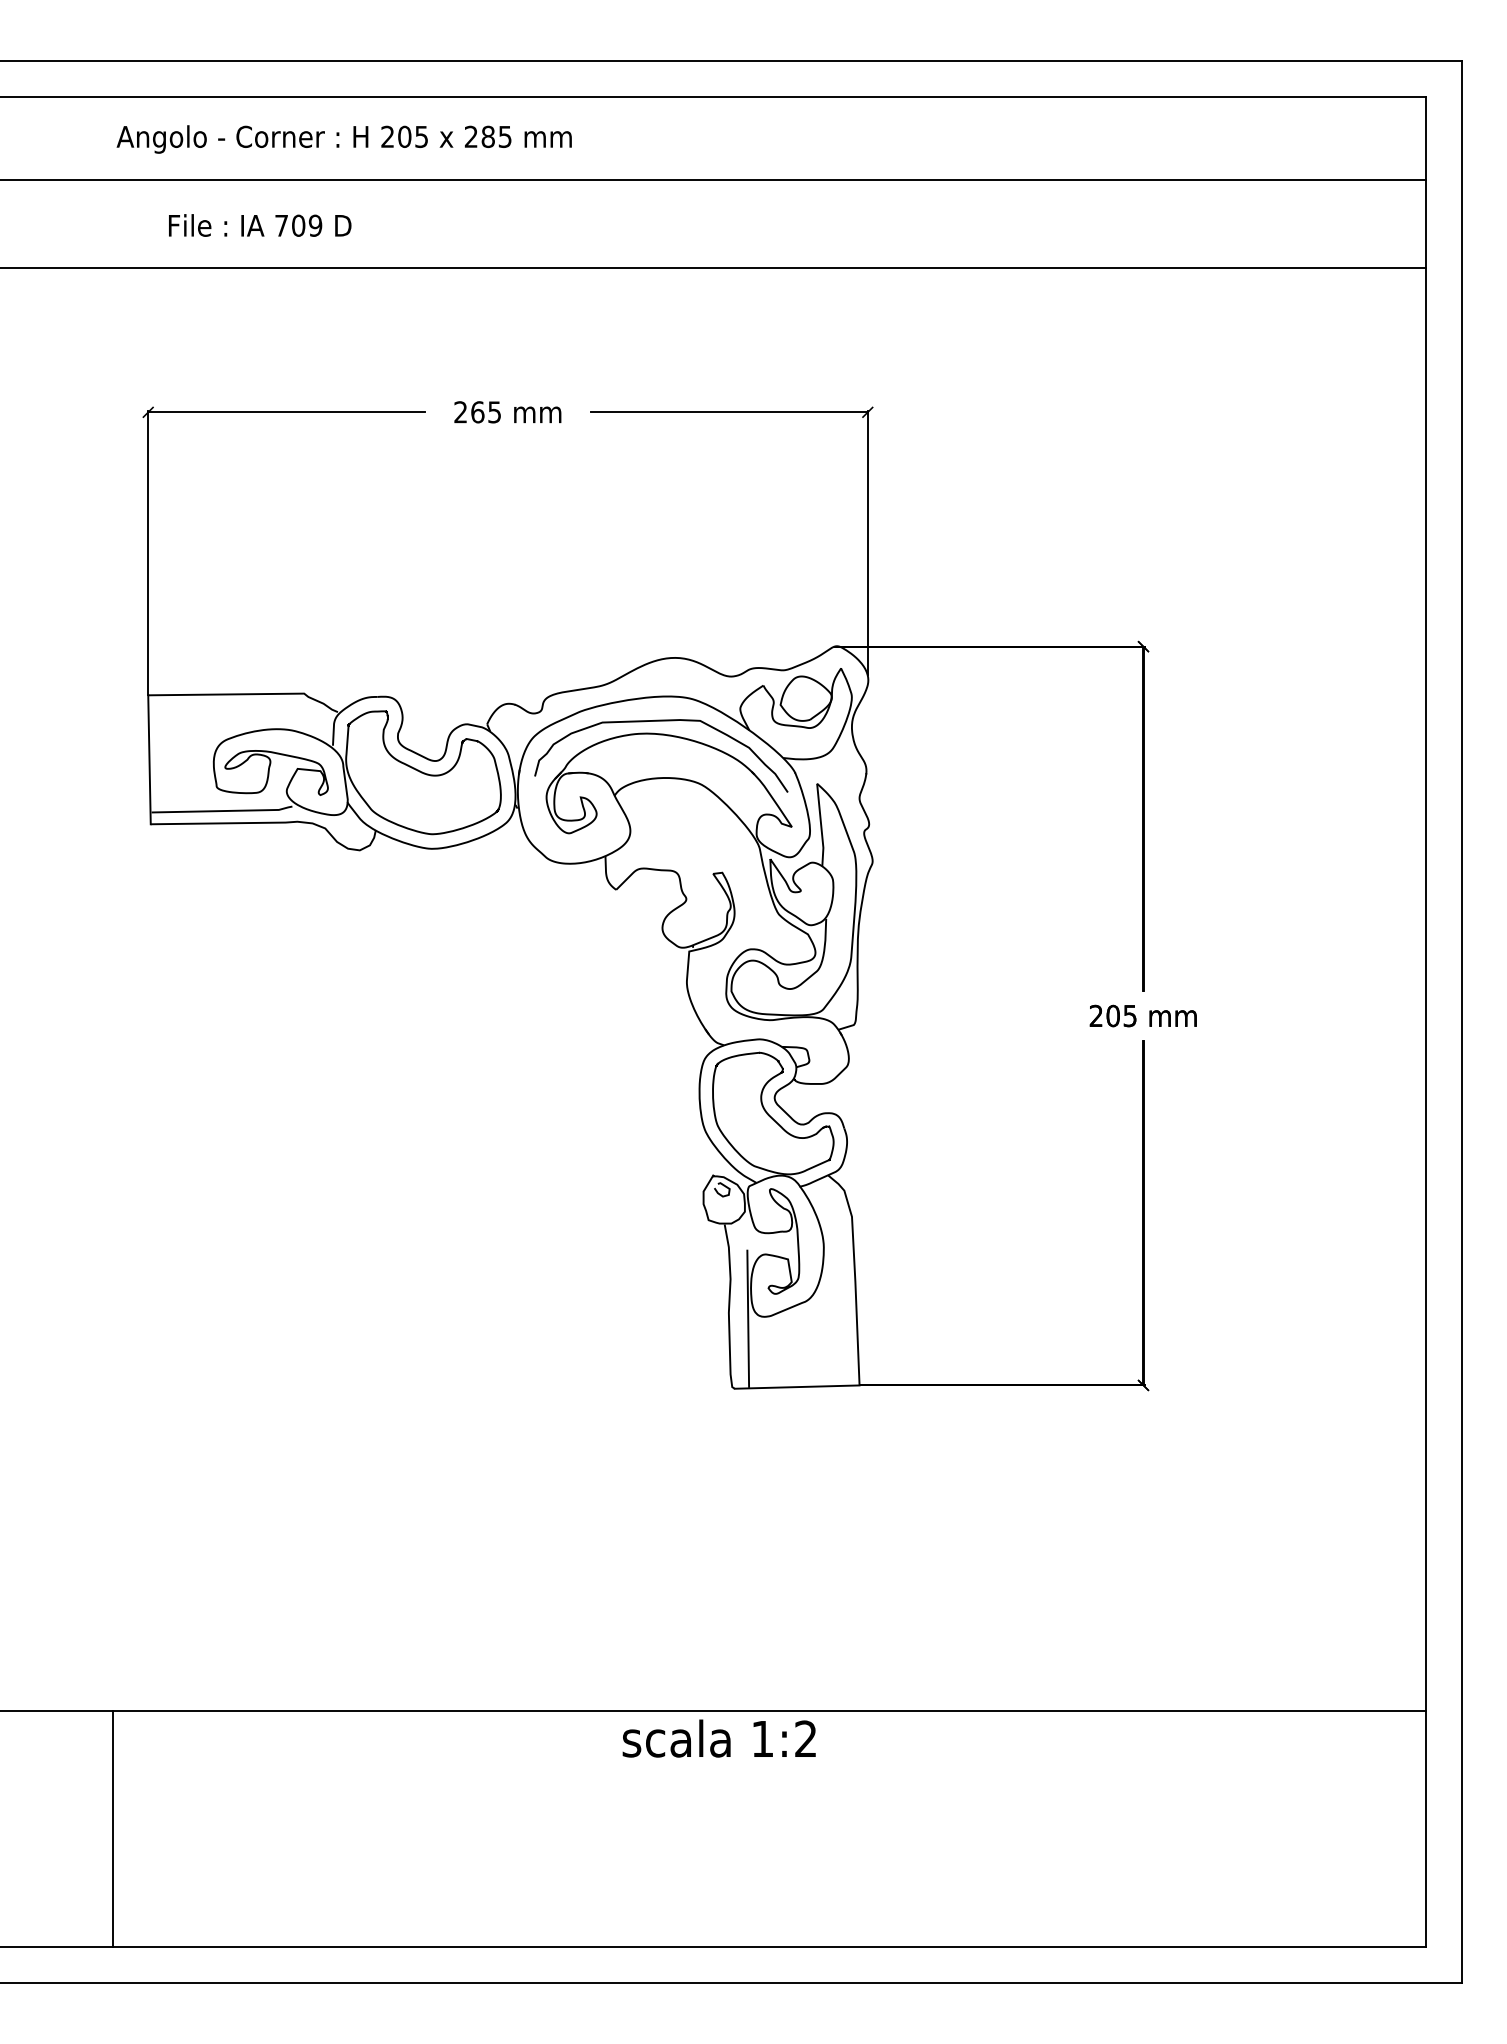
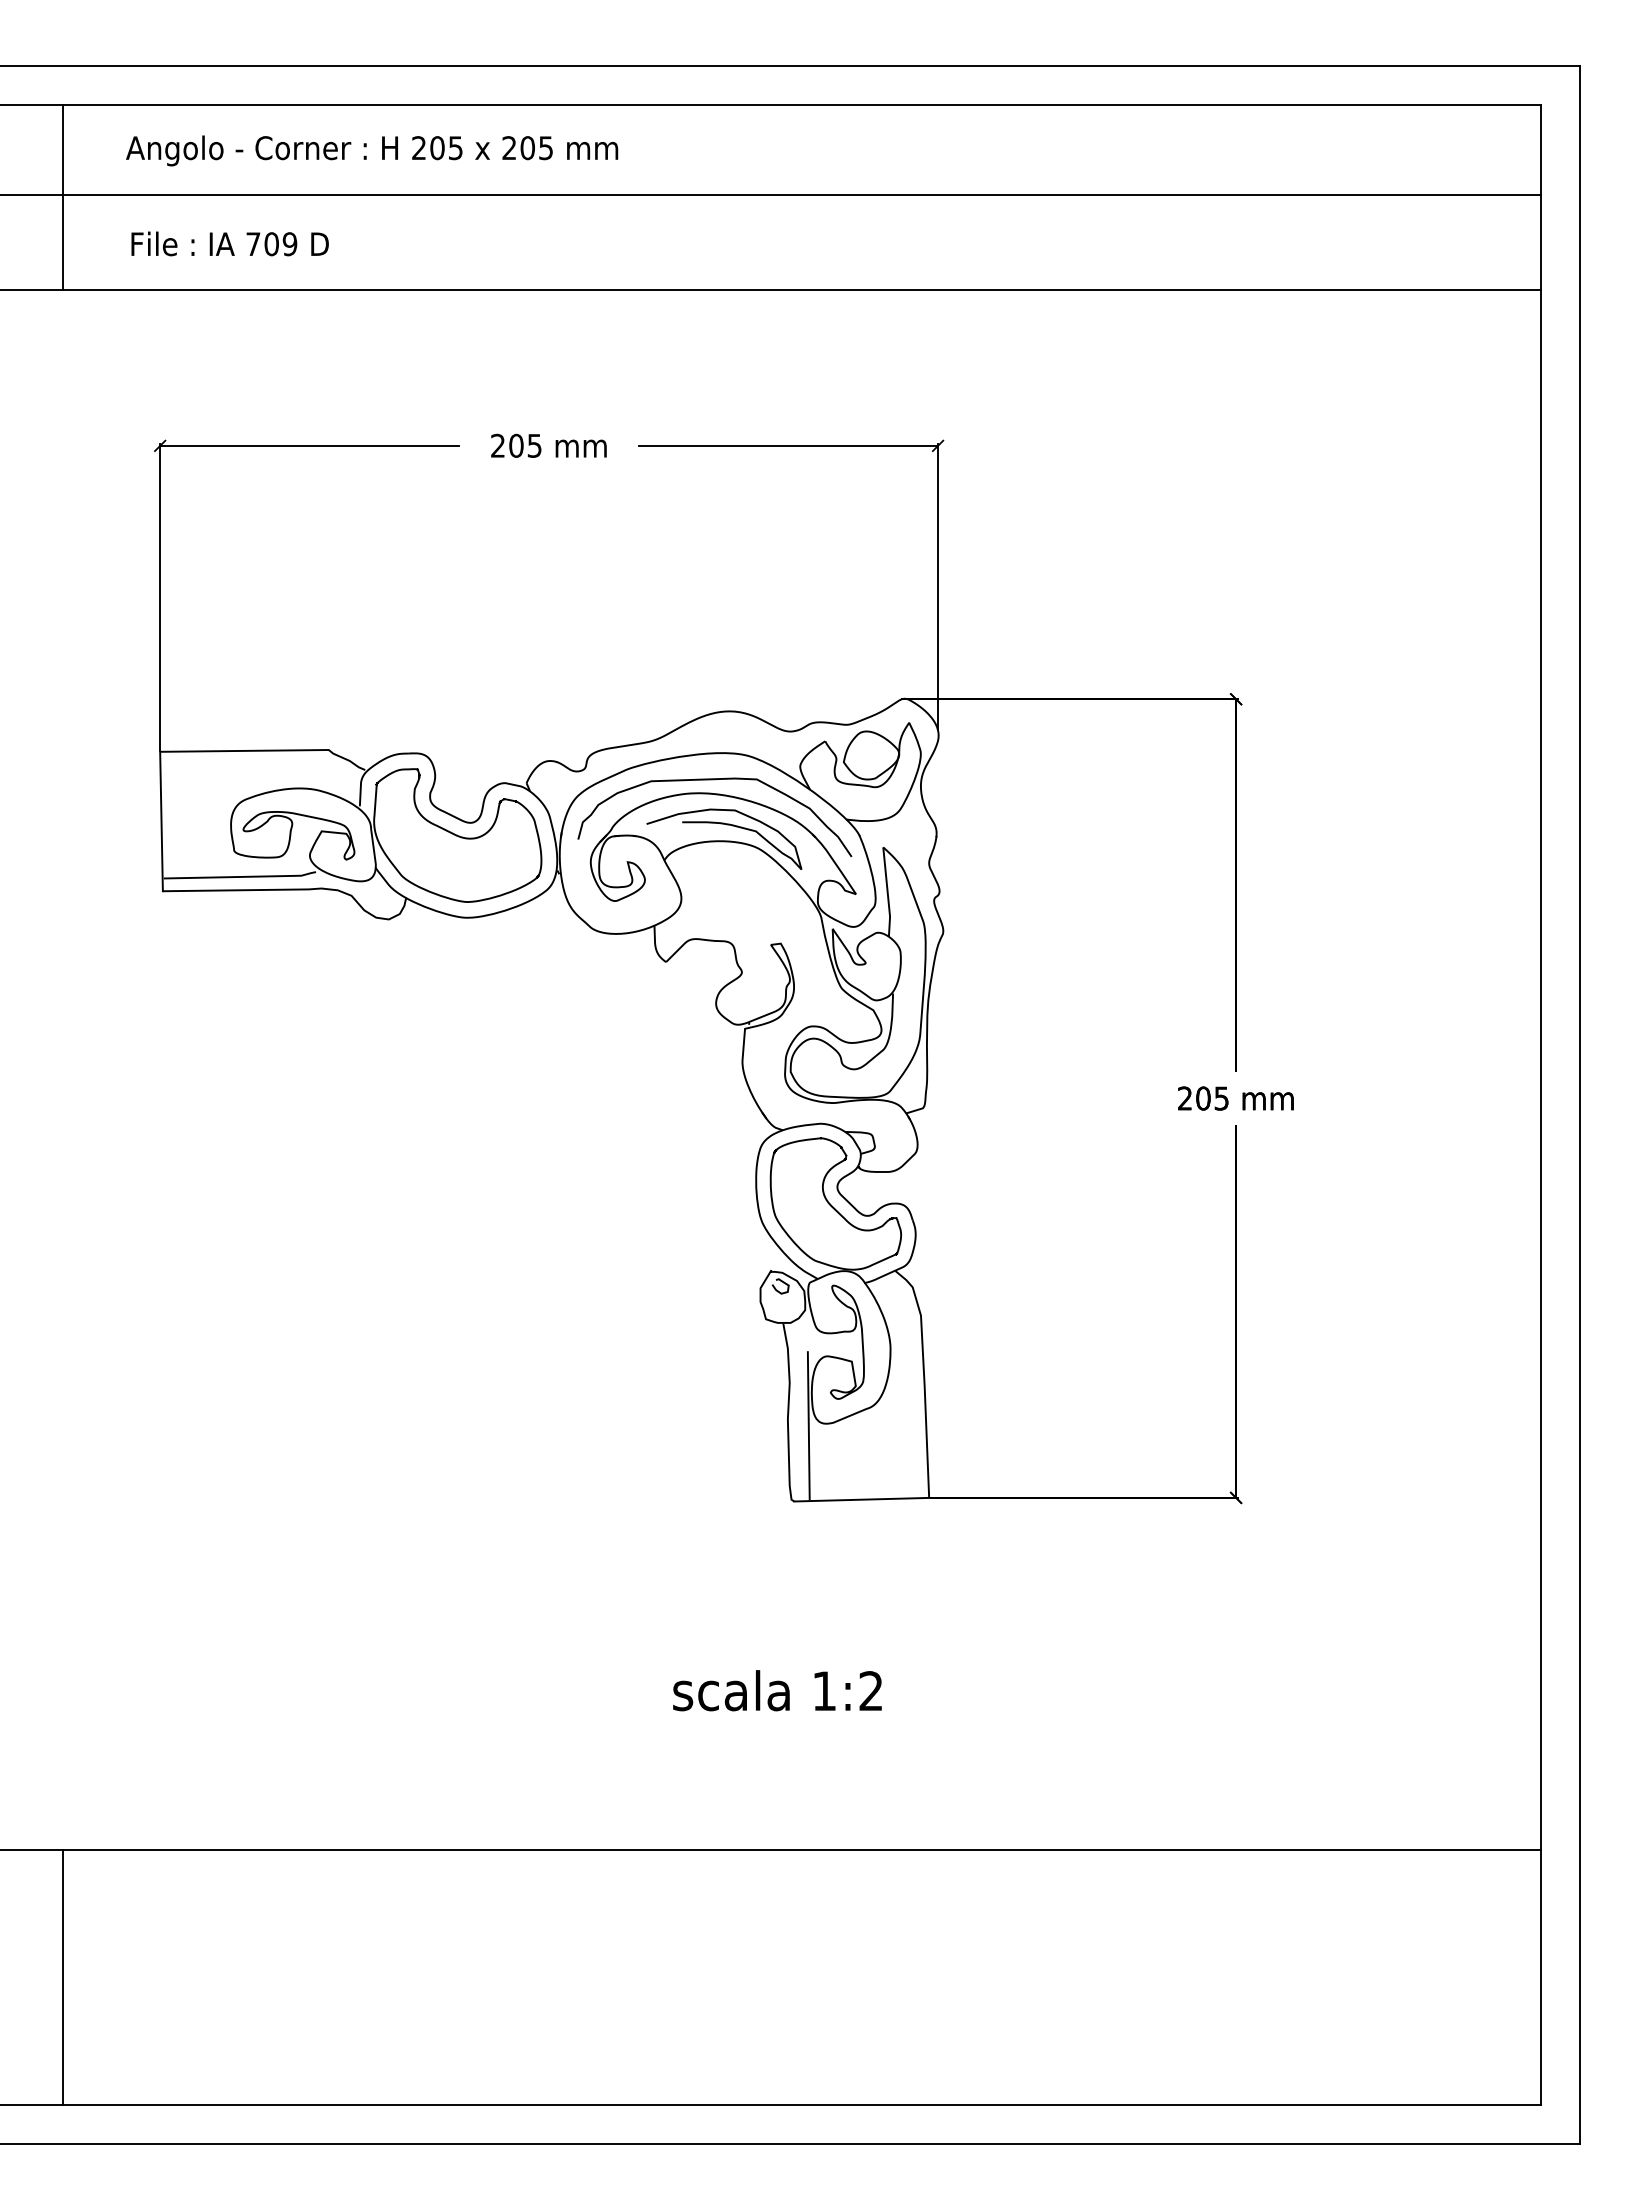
text: (488, 136) -> (527, 147), 285 -> 205
line: (57, 182) -> (62, 197), added
text: (259, 225) -> (229, 243), moved
text: (477, 411) -> (516, 445), 265 -> 205
curve: (672, 763) -> (726, 825), added
text: (719, 1738) -> (777, 1690), moved
line: (112, 1828) -> (62, 1976), moved

